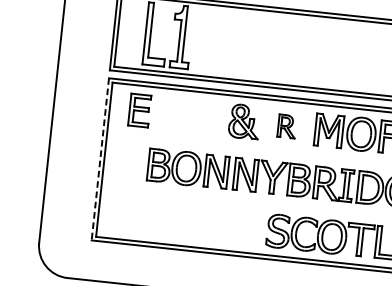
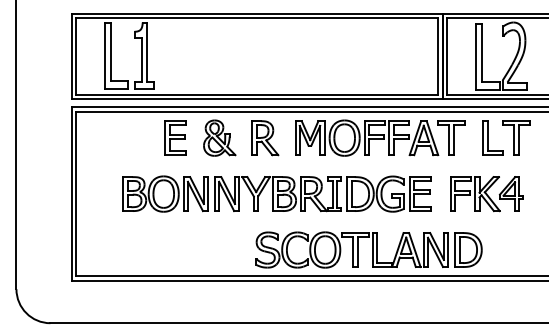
part: (139, 109) -> (175, 137), moved
part: (287, 126) -> (265, 138), size x1.43
line: (100, 159) -> (71, 194), dashed -> solid

